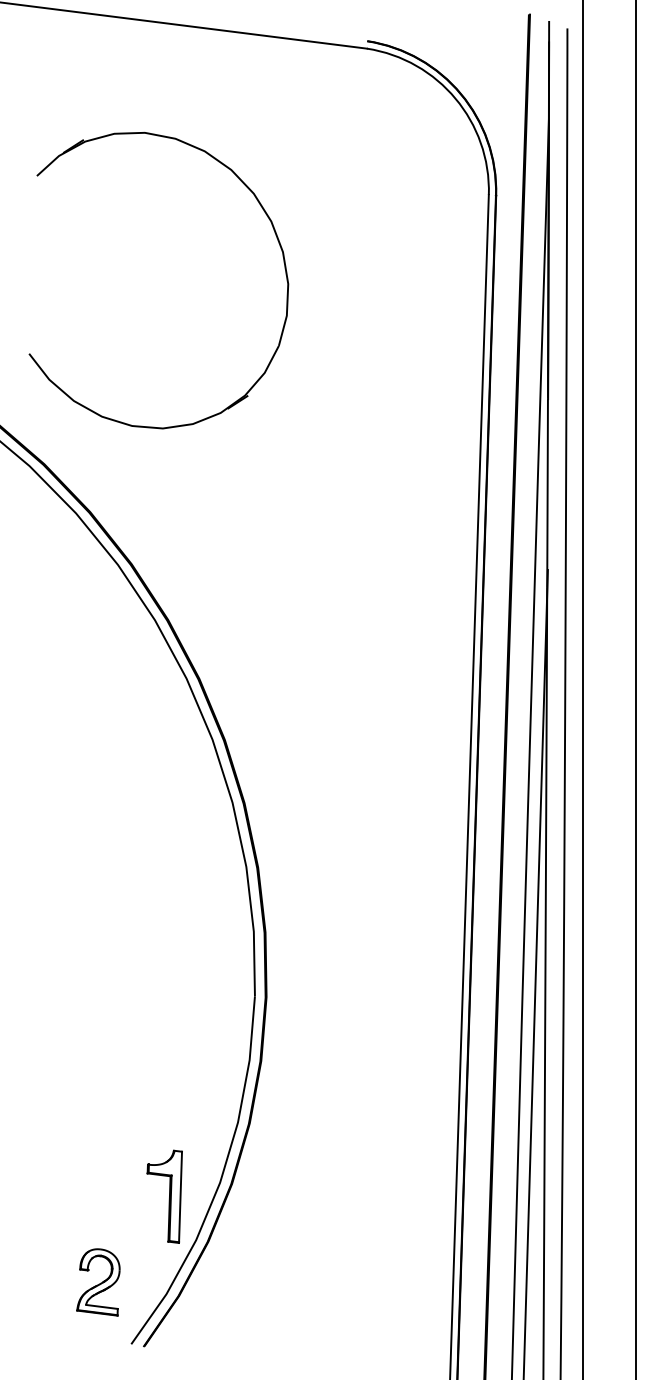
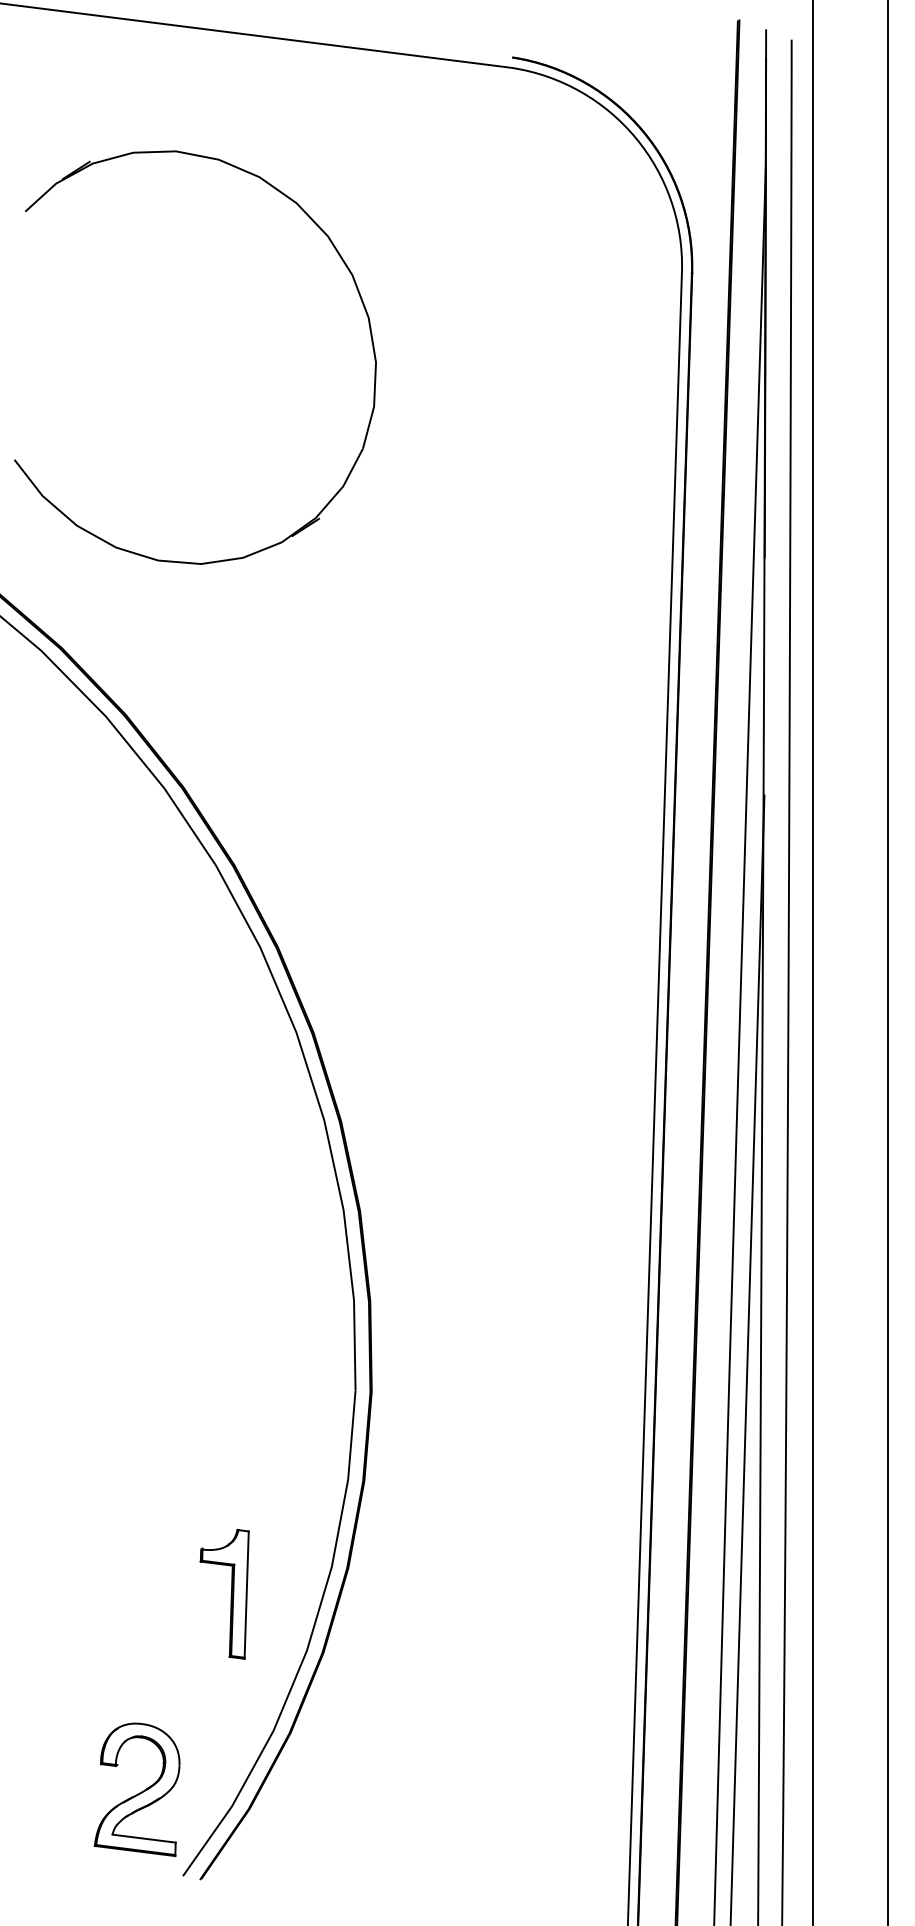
part: (275, 235) -> (358, 294), moved
part: (168, 1197) -> (230, 1595), moved
part: (98, 1282) -> (136, 1789), size x1.43

